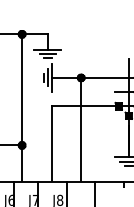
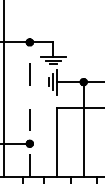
line: (22, 107) -> (30, 109), solid -> dashed

